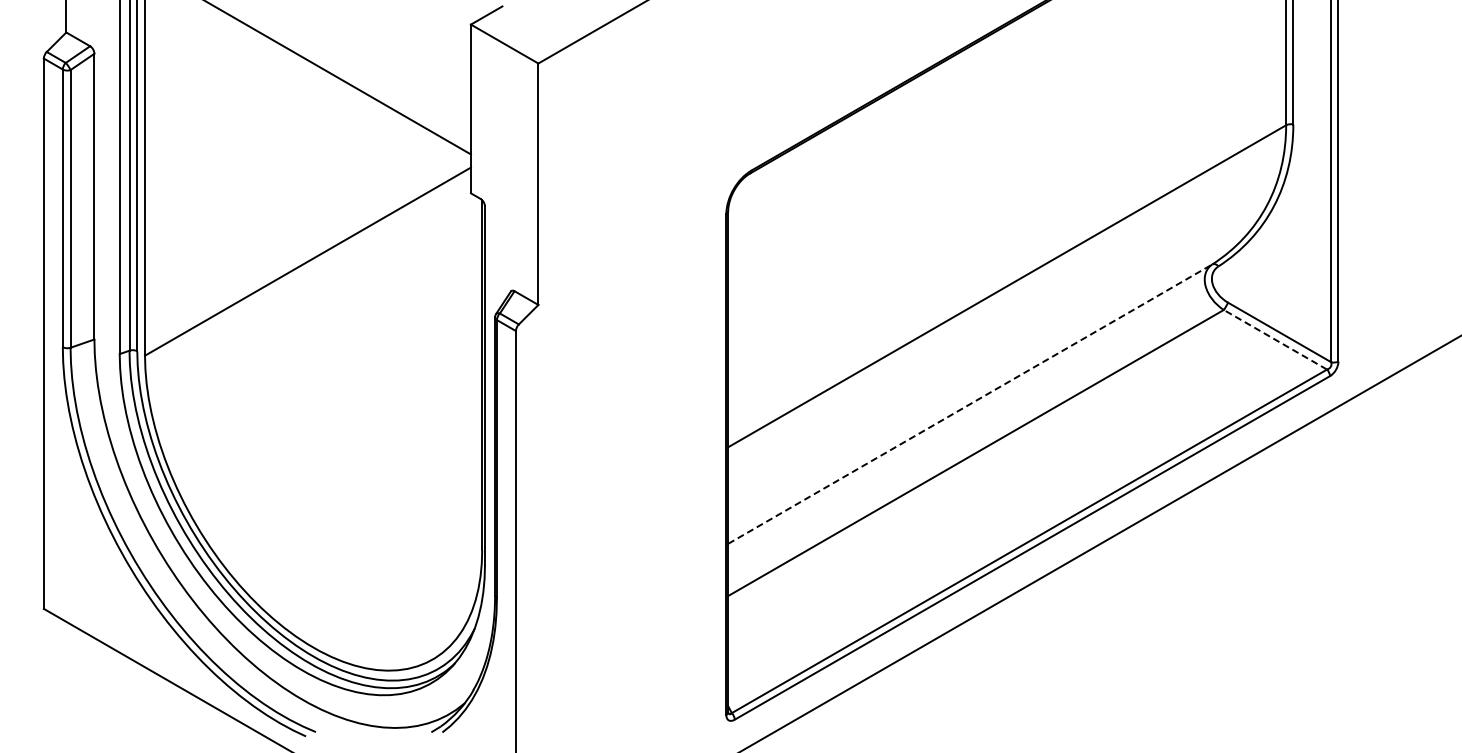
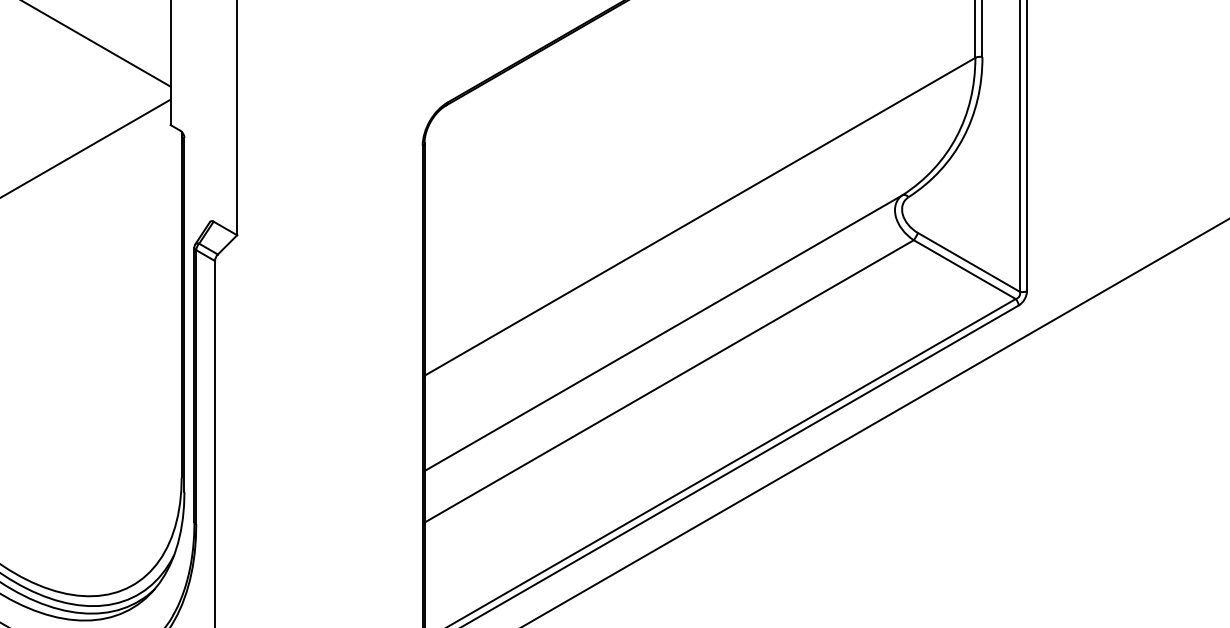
line: (1275, 339) -> (964, 269), dashed -> solid
line: (970, 404) -> (663, 333), dashed -> solid

